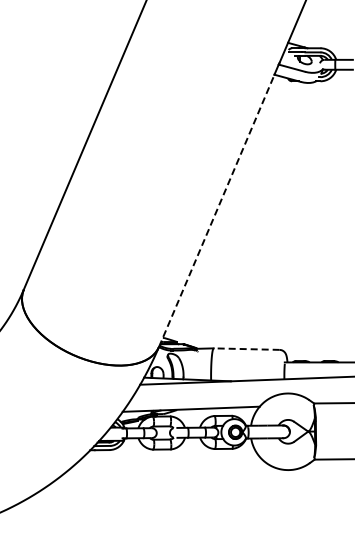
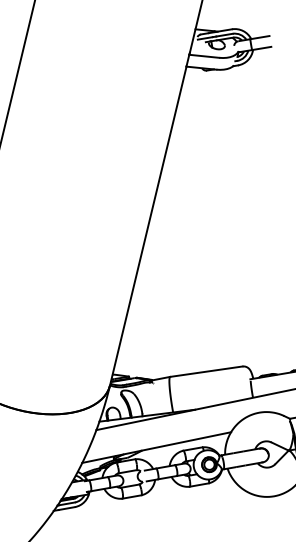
line: (216, 210) -> (147, 225), dashed -> solid
line: (246, 349) -> (206, 372), dashed -> solid

